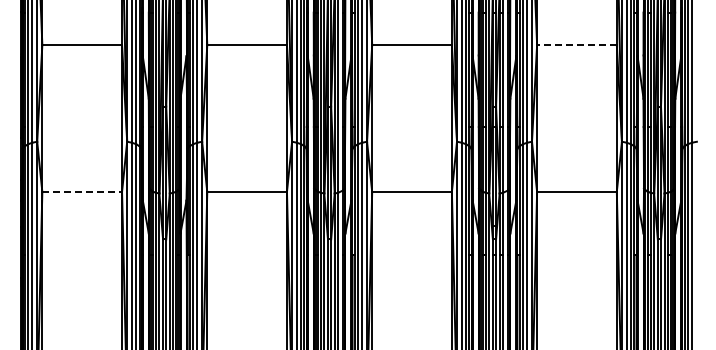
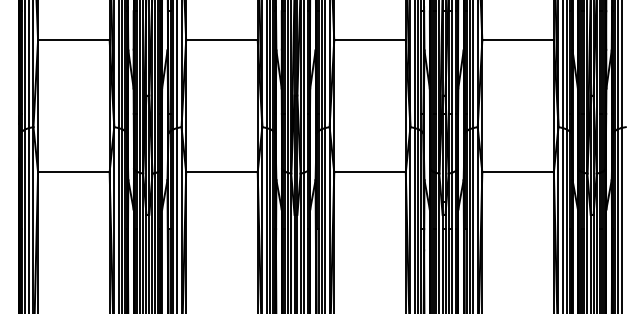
line: (576, 45) -> (517, 40), dashed -> solid
line: (82, 191) -> (74, 171), dashed -> solid

